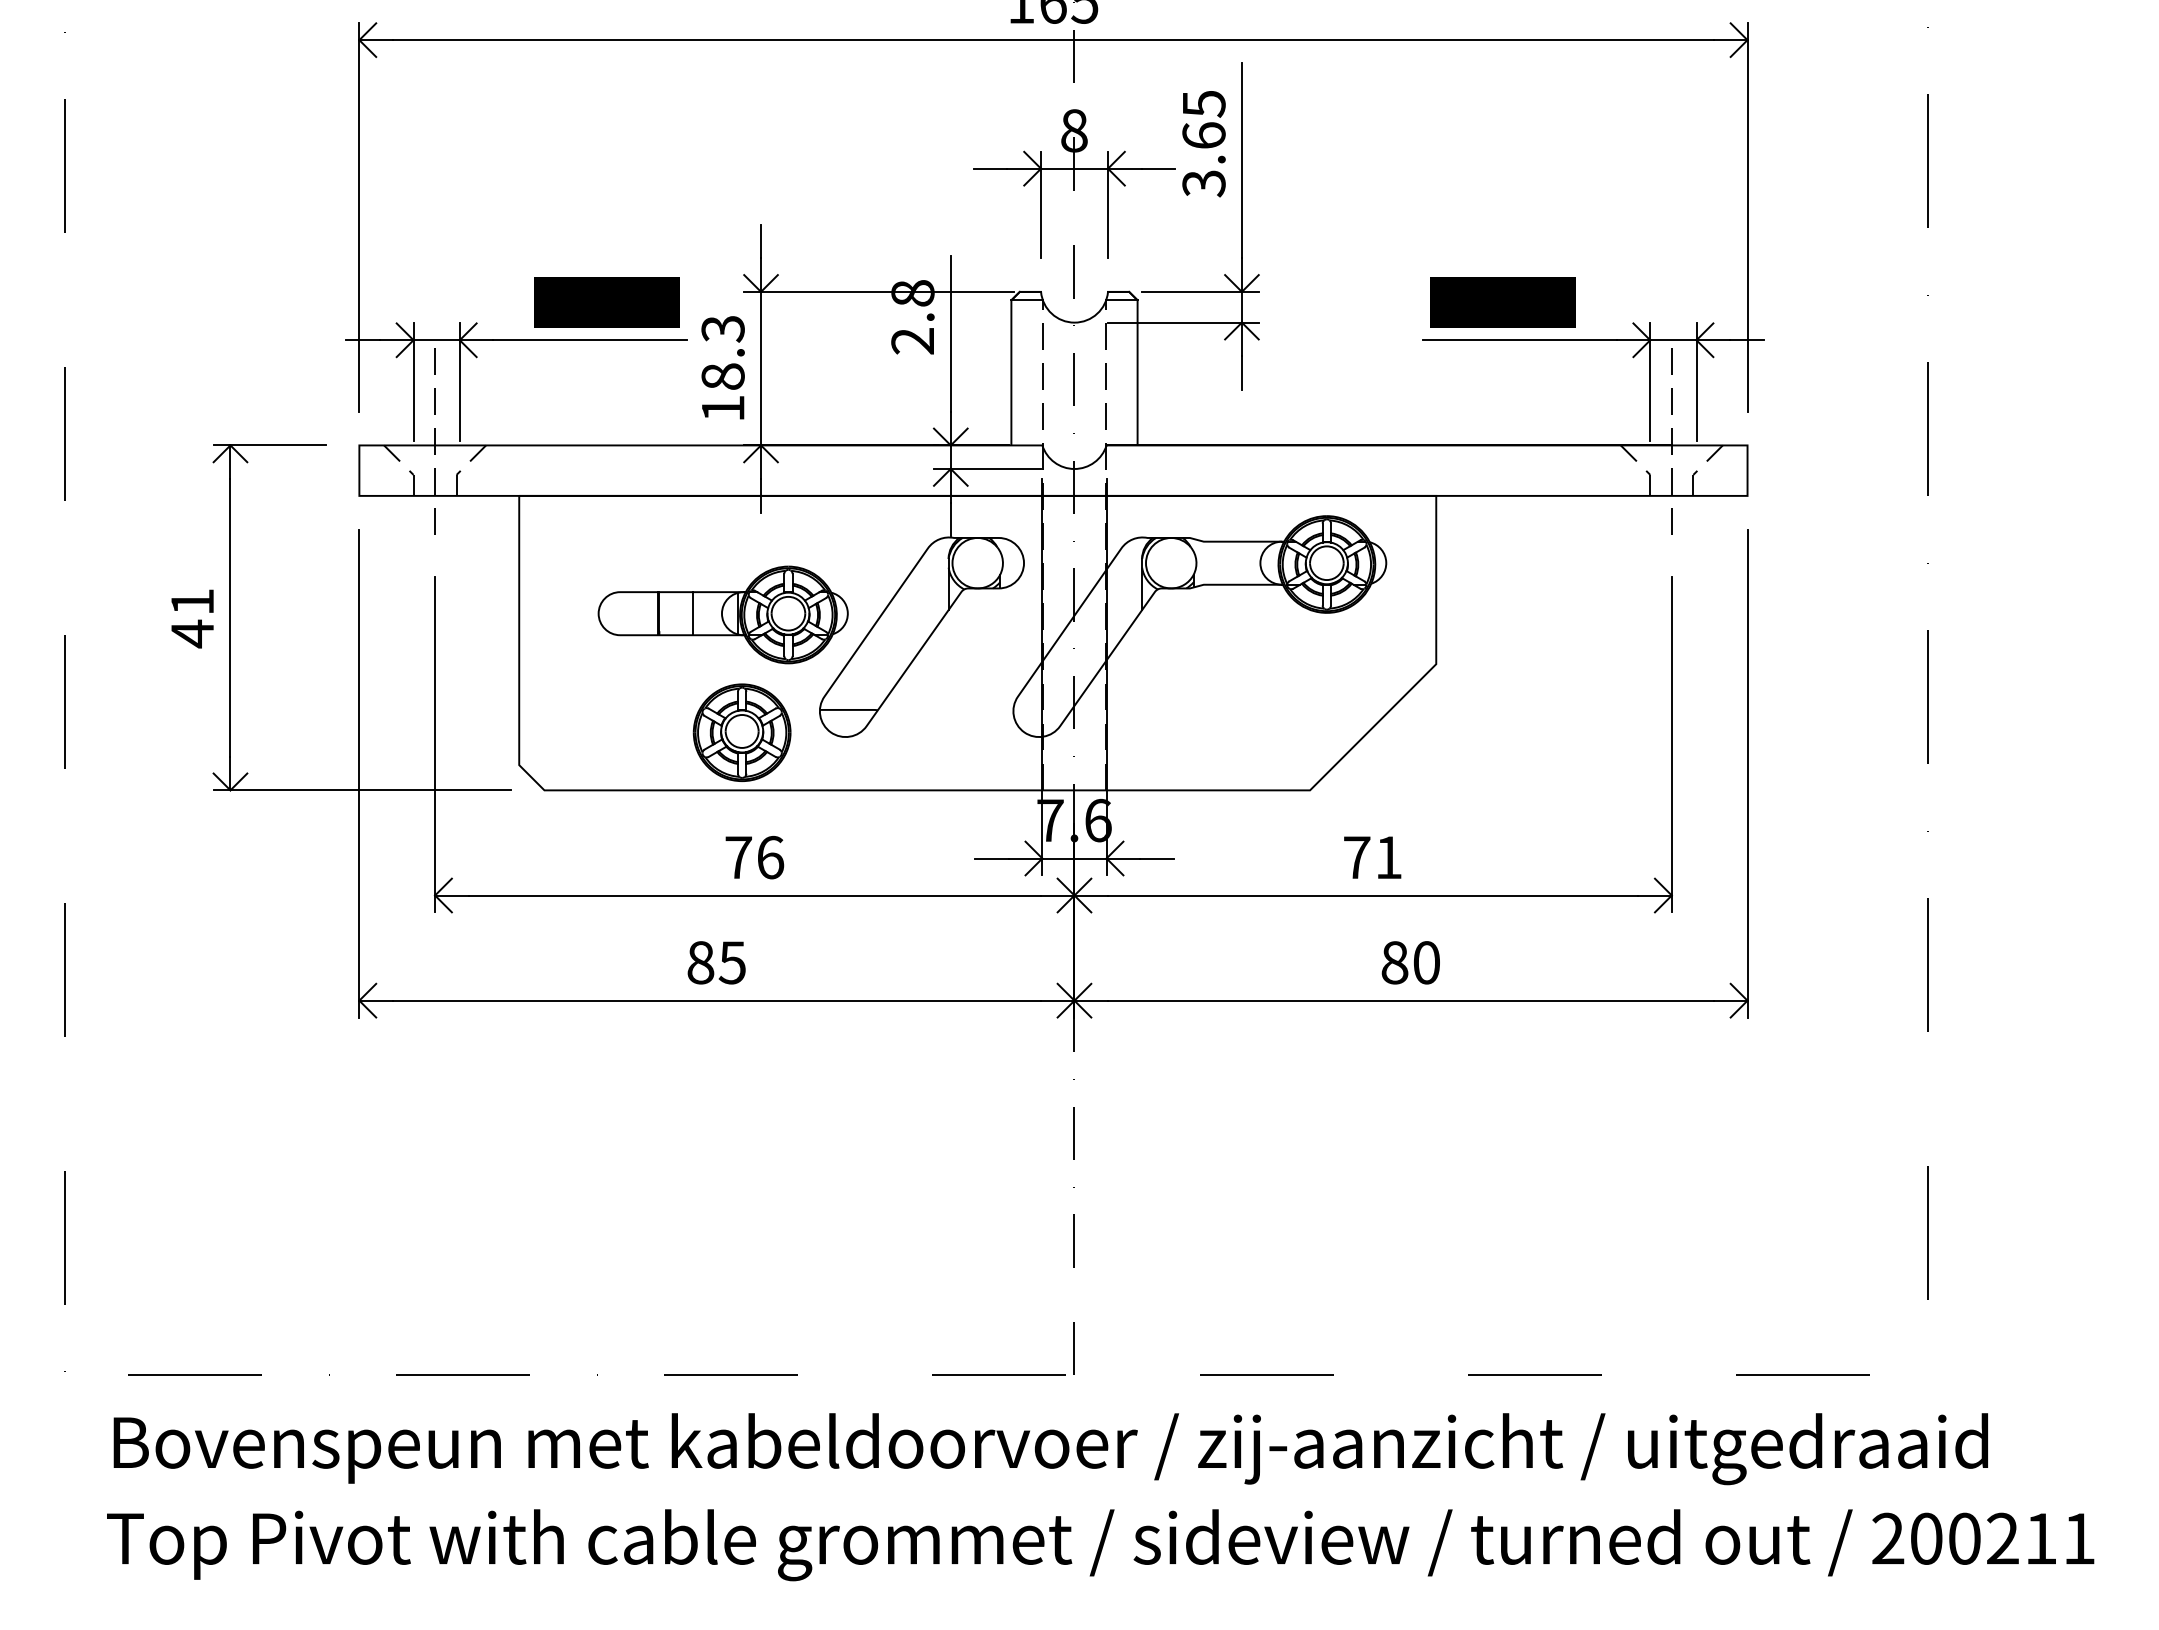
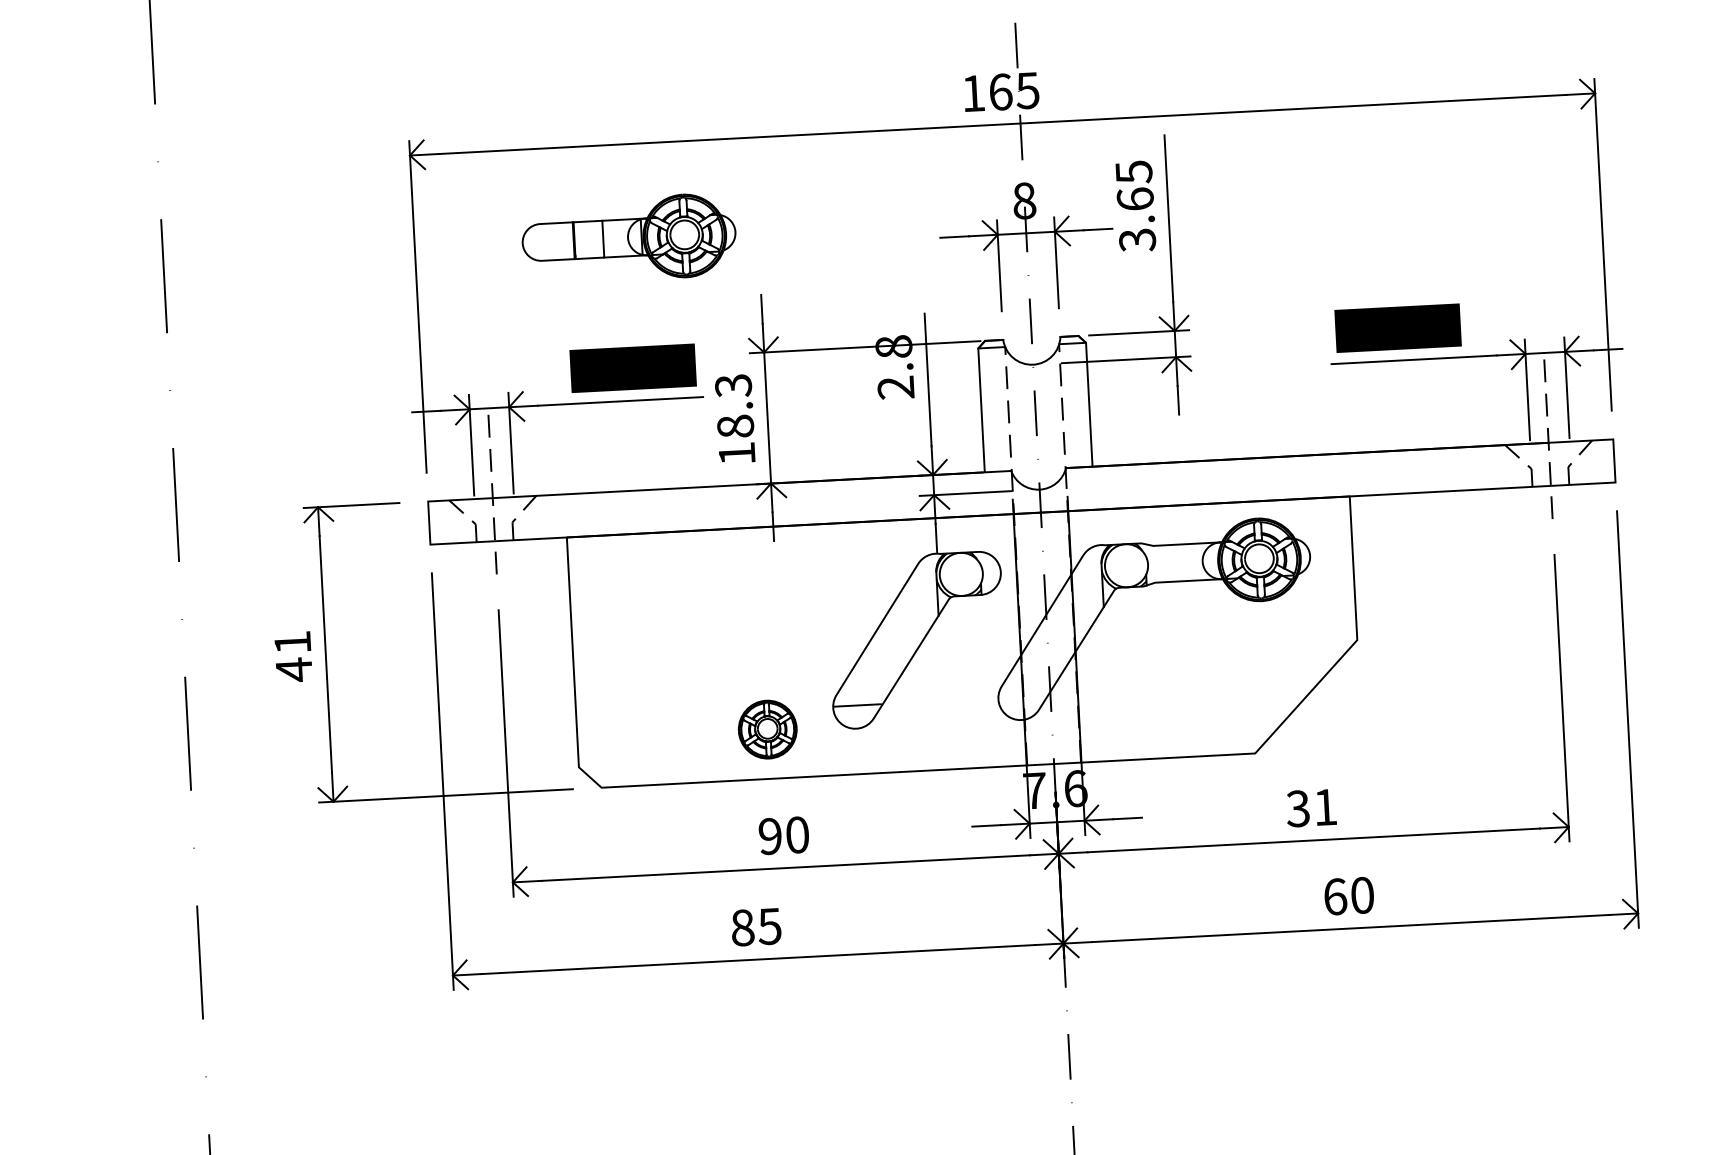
part: (722, 614) -> (628, 238), moved
part: (741, 732) -> (767, 729), size x0.7
text: (754, 857) -> (783, 835), 76 -> 90
text: (1356, 857) -> (1297, 808), 71 -> 31
text: (1394, 962) -> (1335, 896), 80 -> 60

